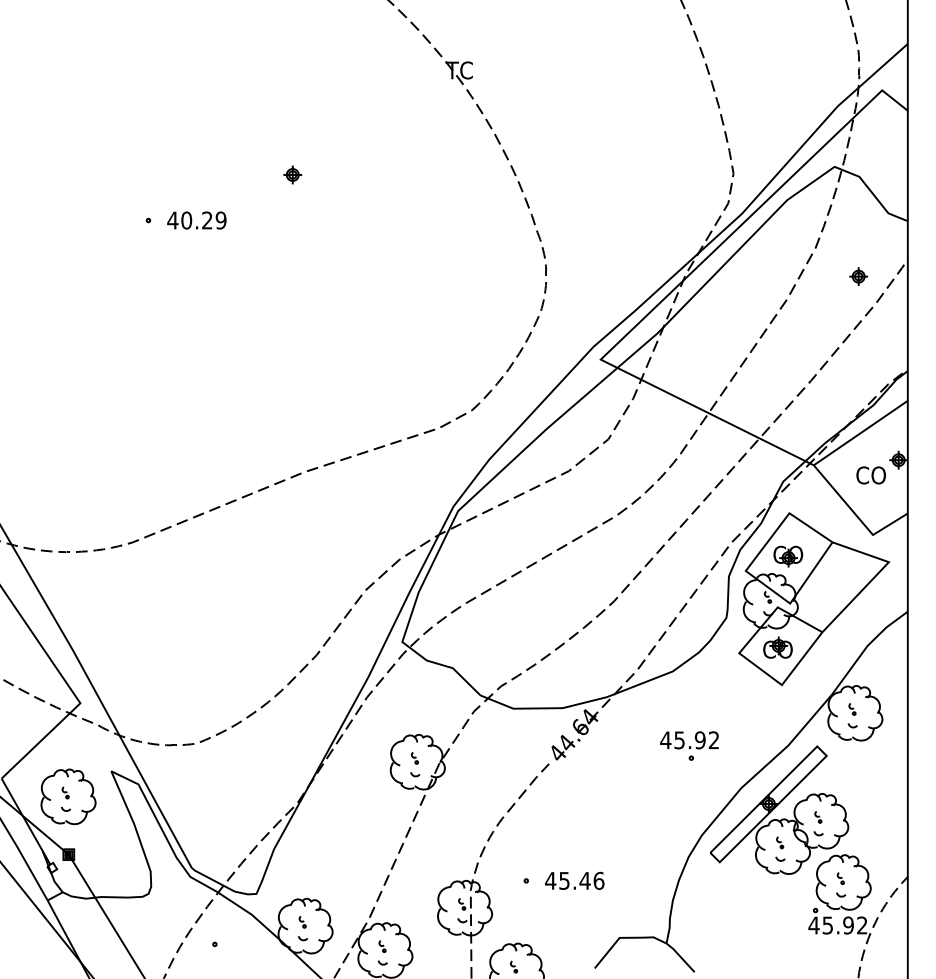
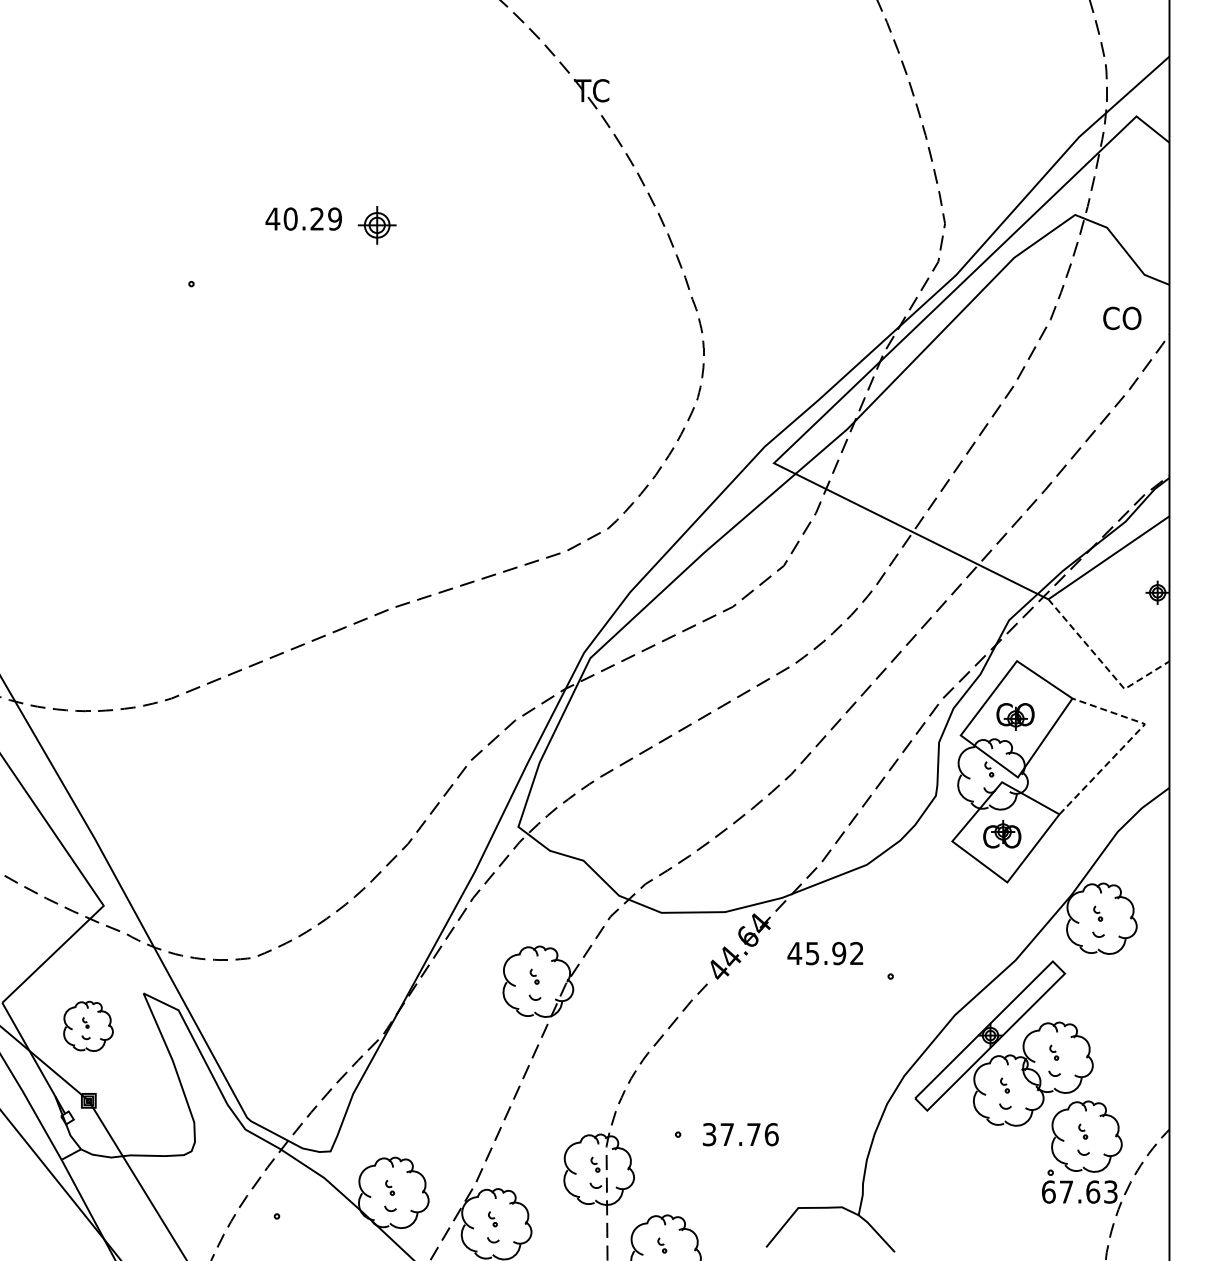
part: (292, 175) -> (377, 225), size x1.6
text: (196, 220) -> (303, 218), moved
part: (858, 276) -> (1106, 356), removed
text: (871, 475) -> (1122, 318), moved
line: (856, 515) -> (1103, 664), solid -> dashed
line: (876, 574) -> (1129, 740), solid -> dashed
text: (689, 740) -> (825, 953), moved
part: (68, 796) -> (88, 1026), size x0.7
text: (567, 880) -> (731, 1134), 45.46 -> 37.76
text: (837, 925) -> (1079, 1191), 45.92 -> 67.63

